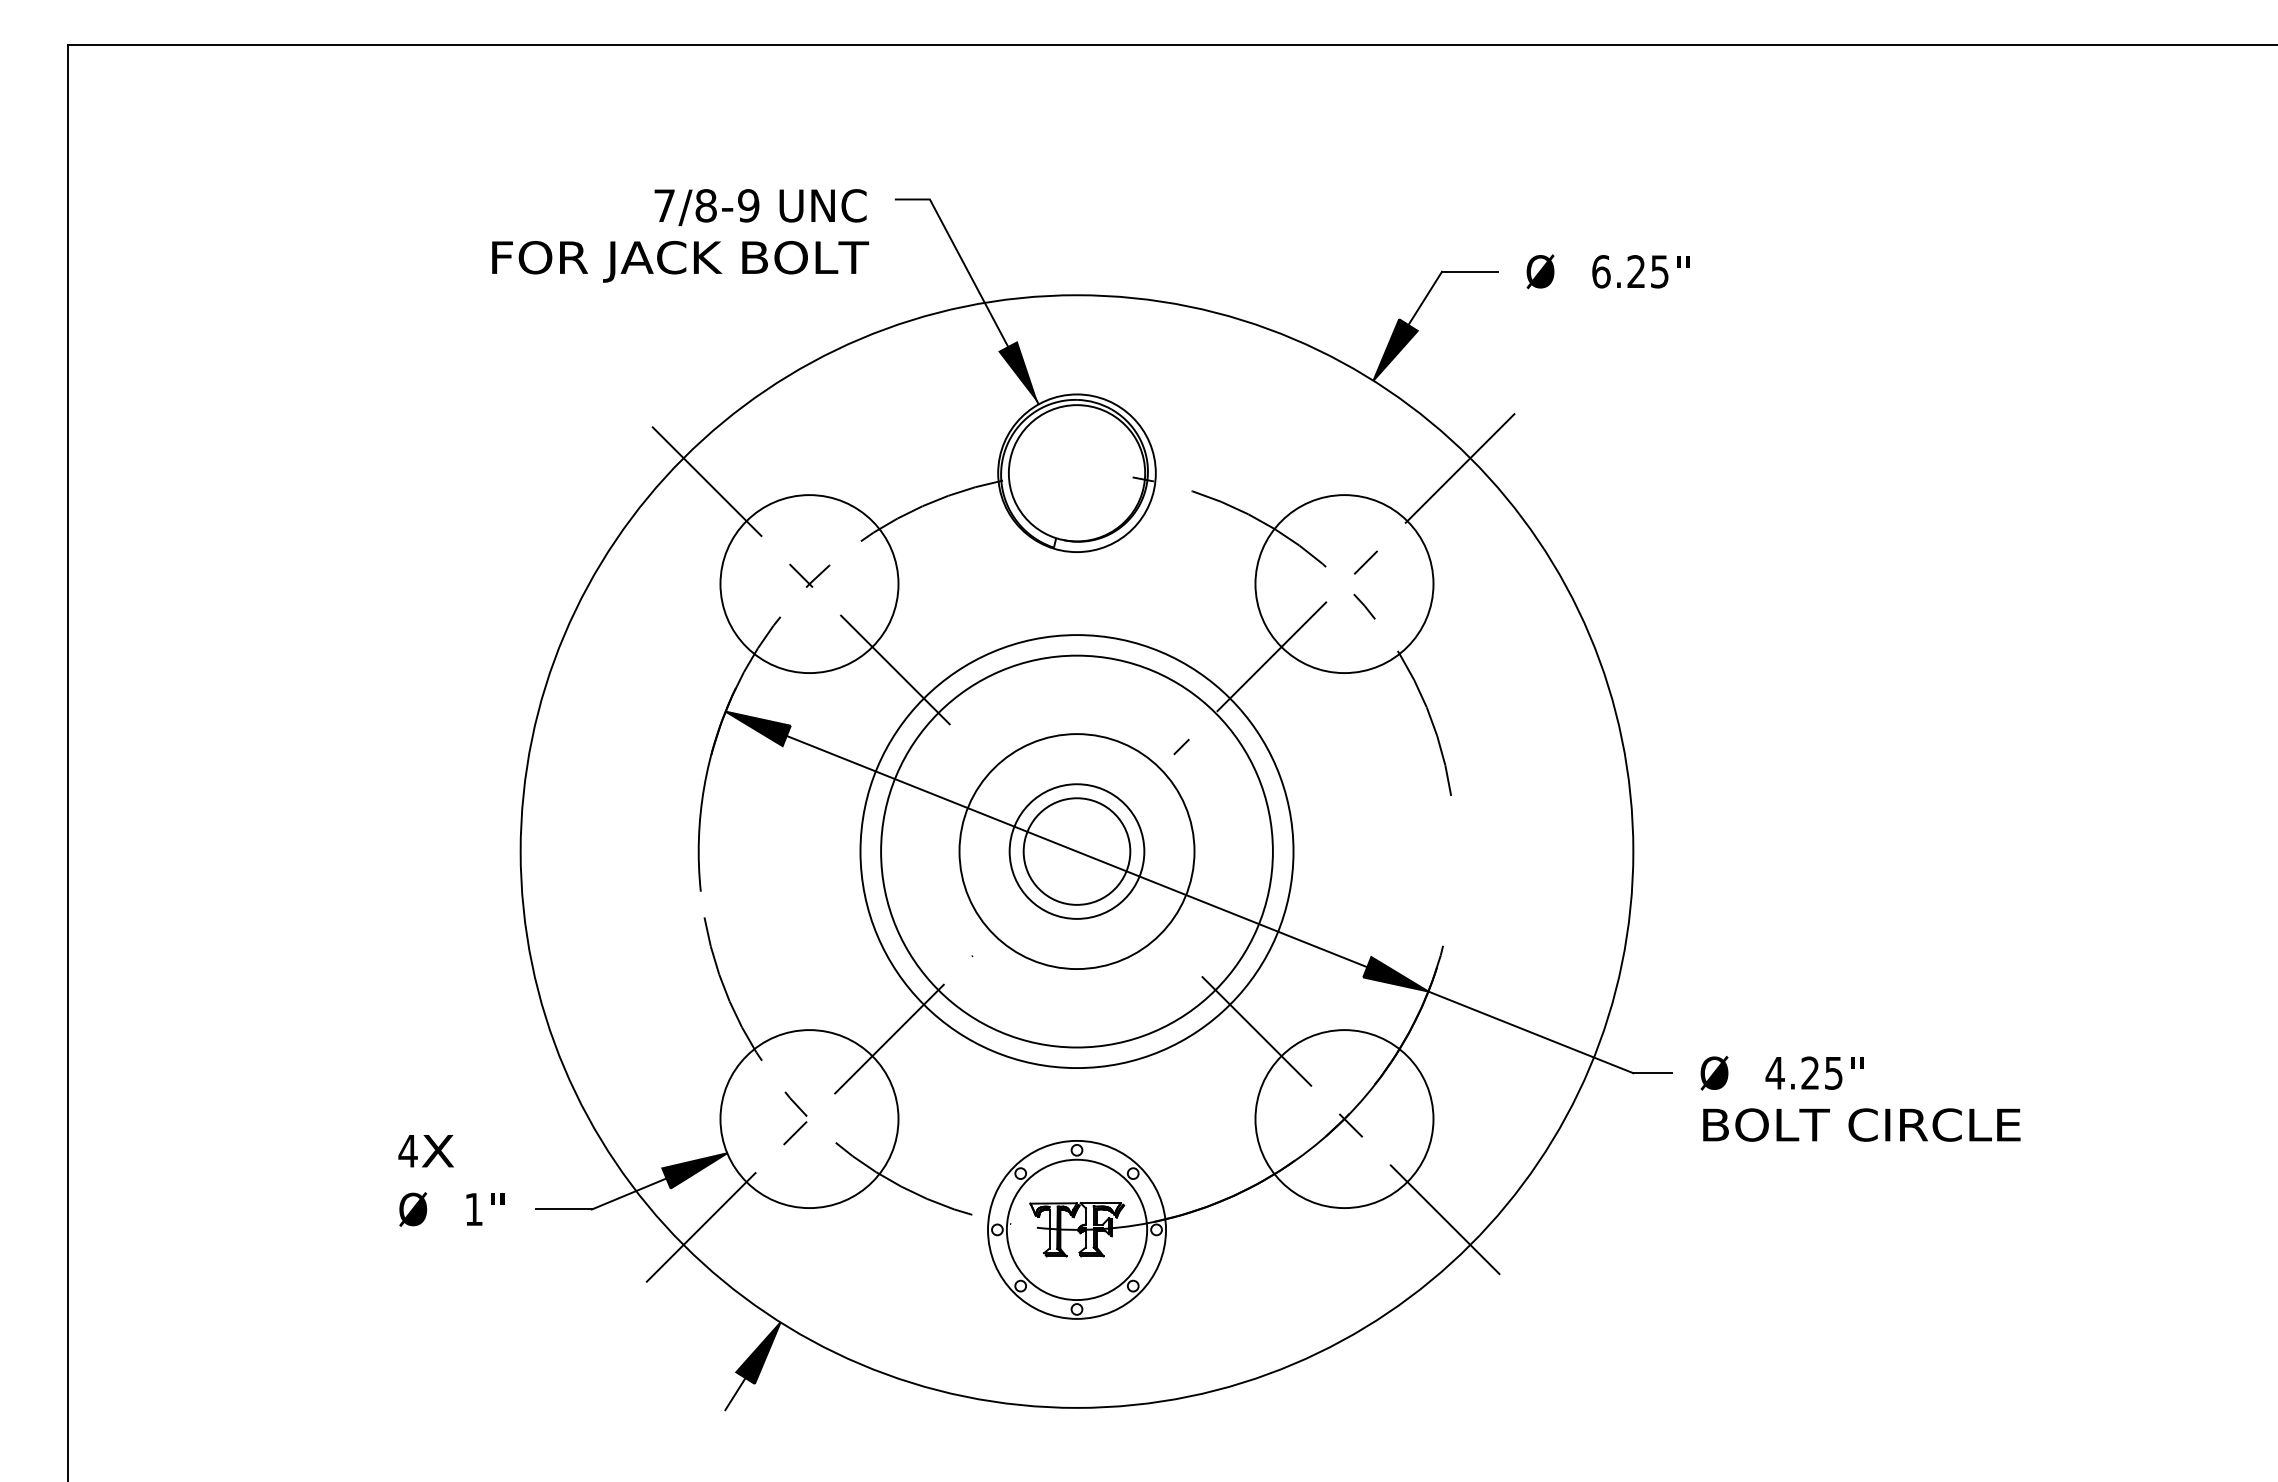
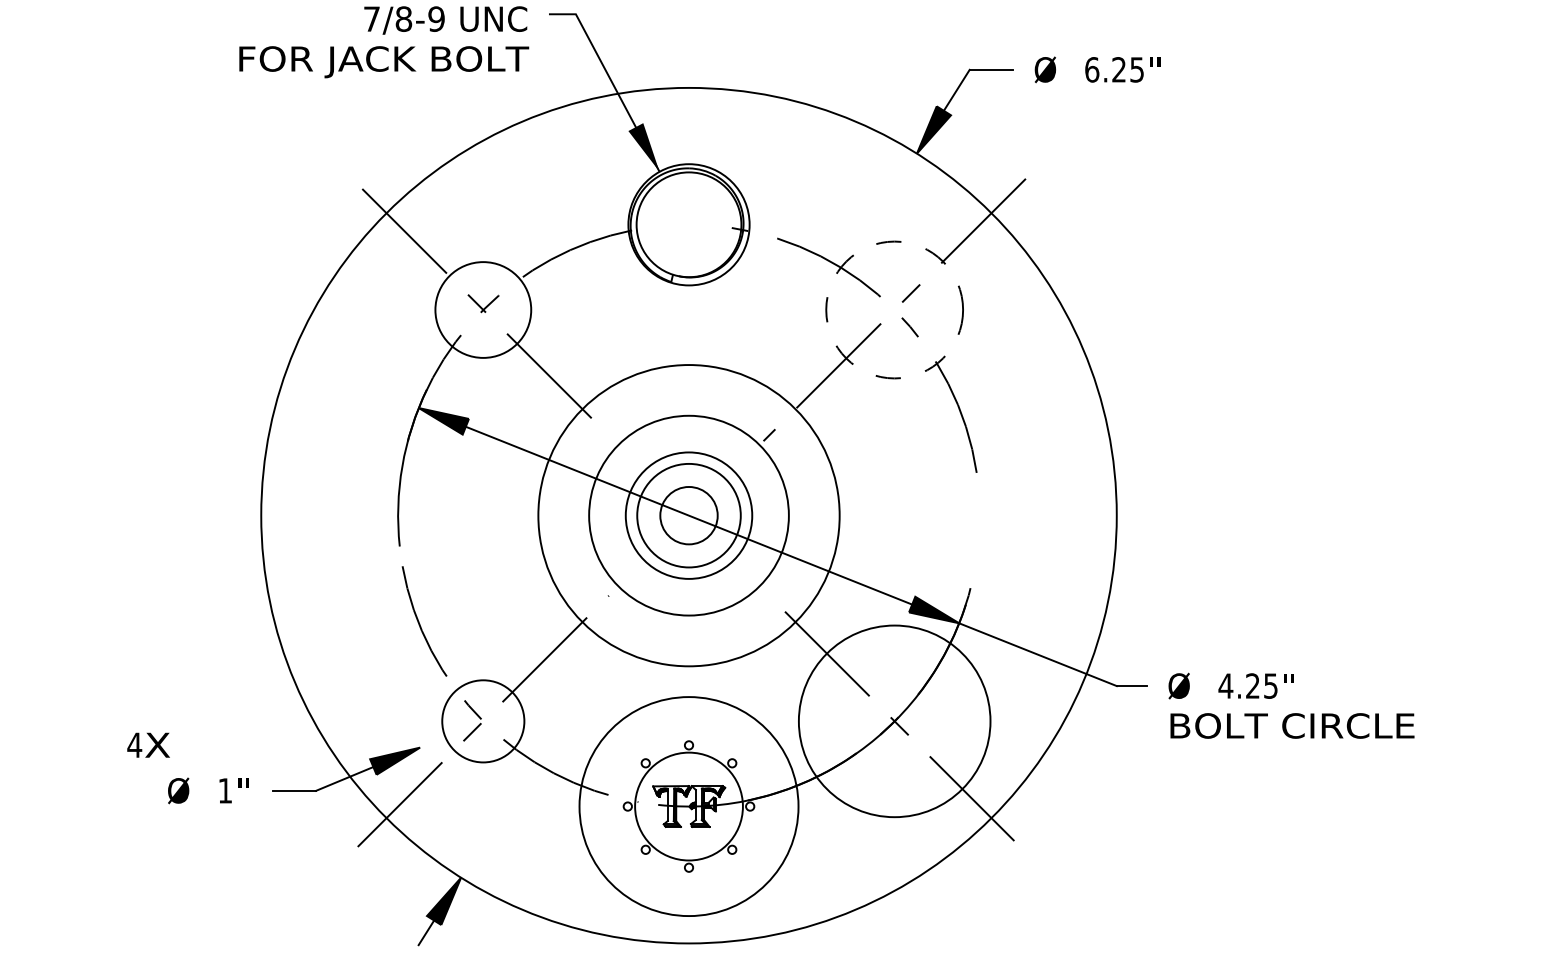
circle: (809, 584) -> (483, 310), size x0.7
circle: (1344, 584) -> (894, 310), solid -> dashed
circle: (1076, 851) -> (688, 515), size x0.6
circle: (1076, 851) -> (688, 515), size x0.7
circle: (1076, 851) -> (688, 515), size x0.7
circle: (809, 1119) -> (483, 721), size x0.6
circle: (1344, 1119) -> (894, 721), size x1.4
text: (425, 1151) -> (148, 745), moved
circle: (1077, 1229) -> (689, 806), size x1.6

